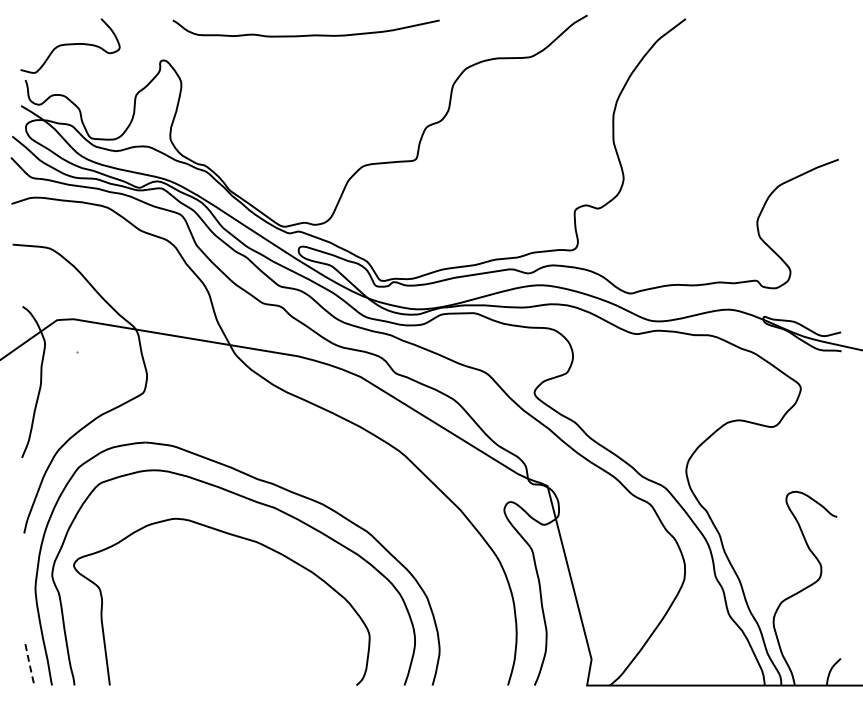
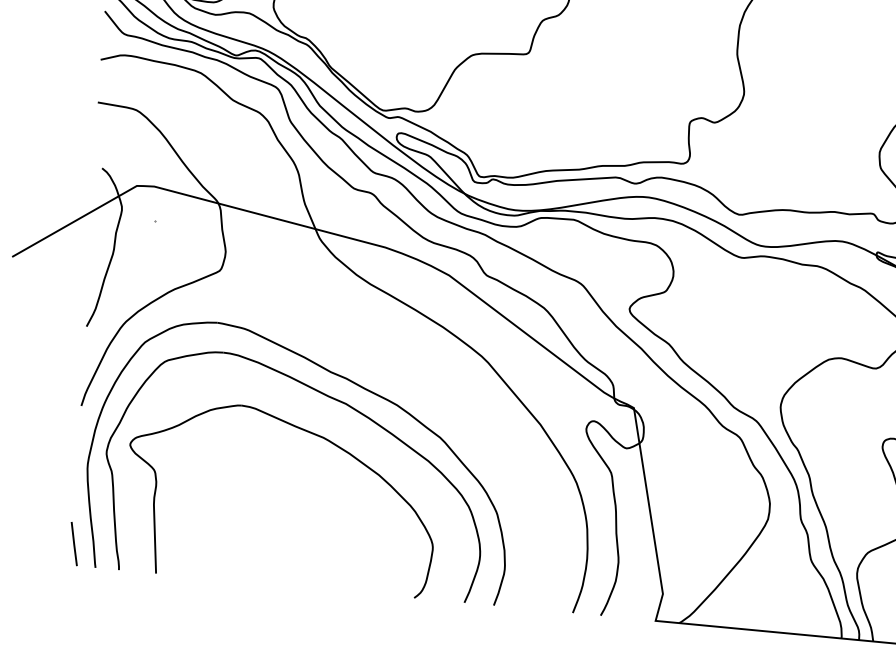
line: (29, 665) -> (73, 544), dashed -> solid

